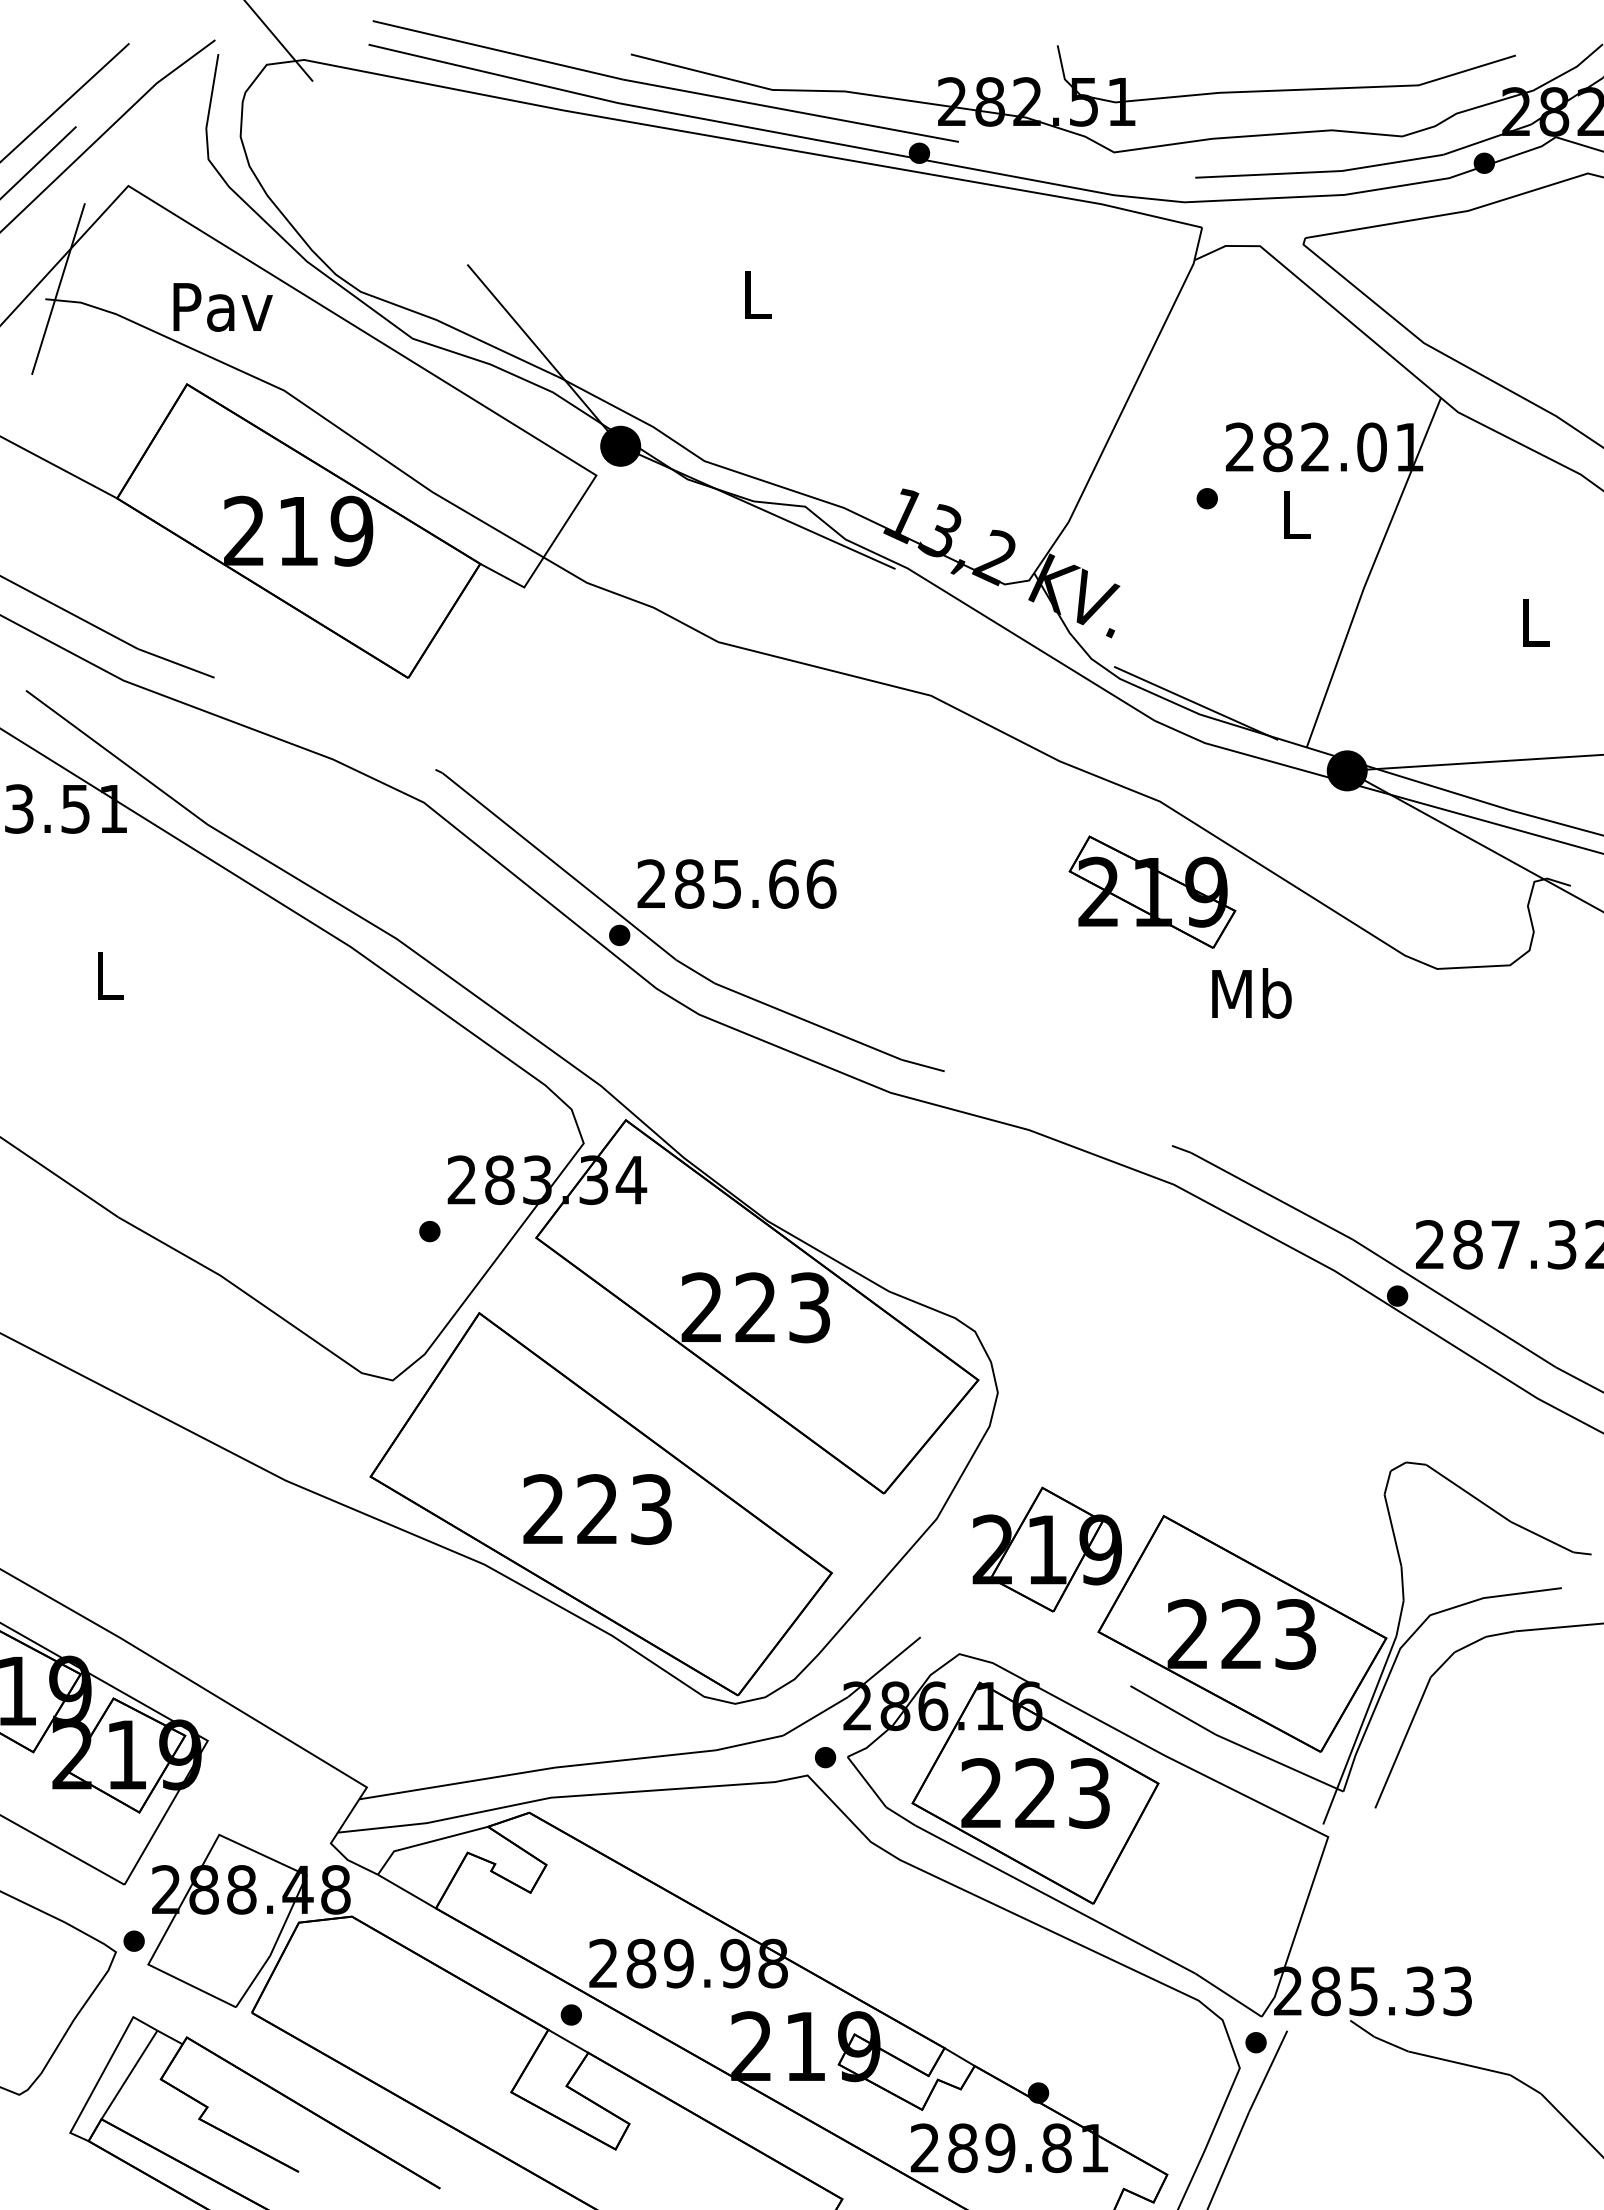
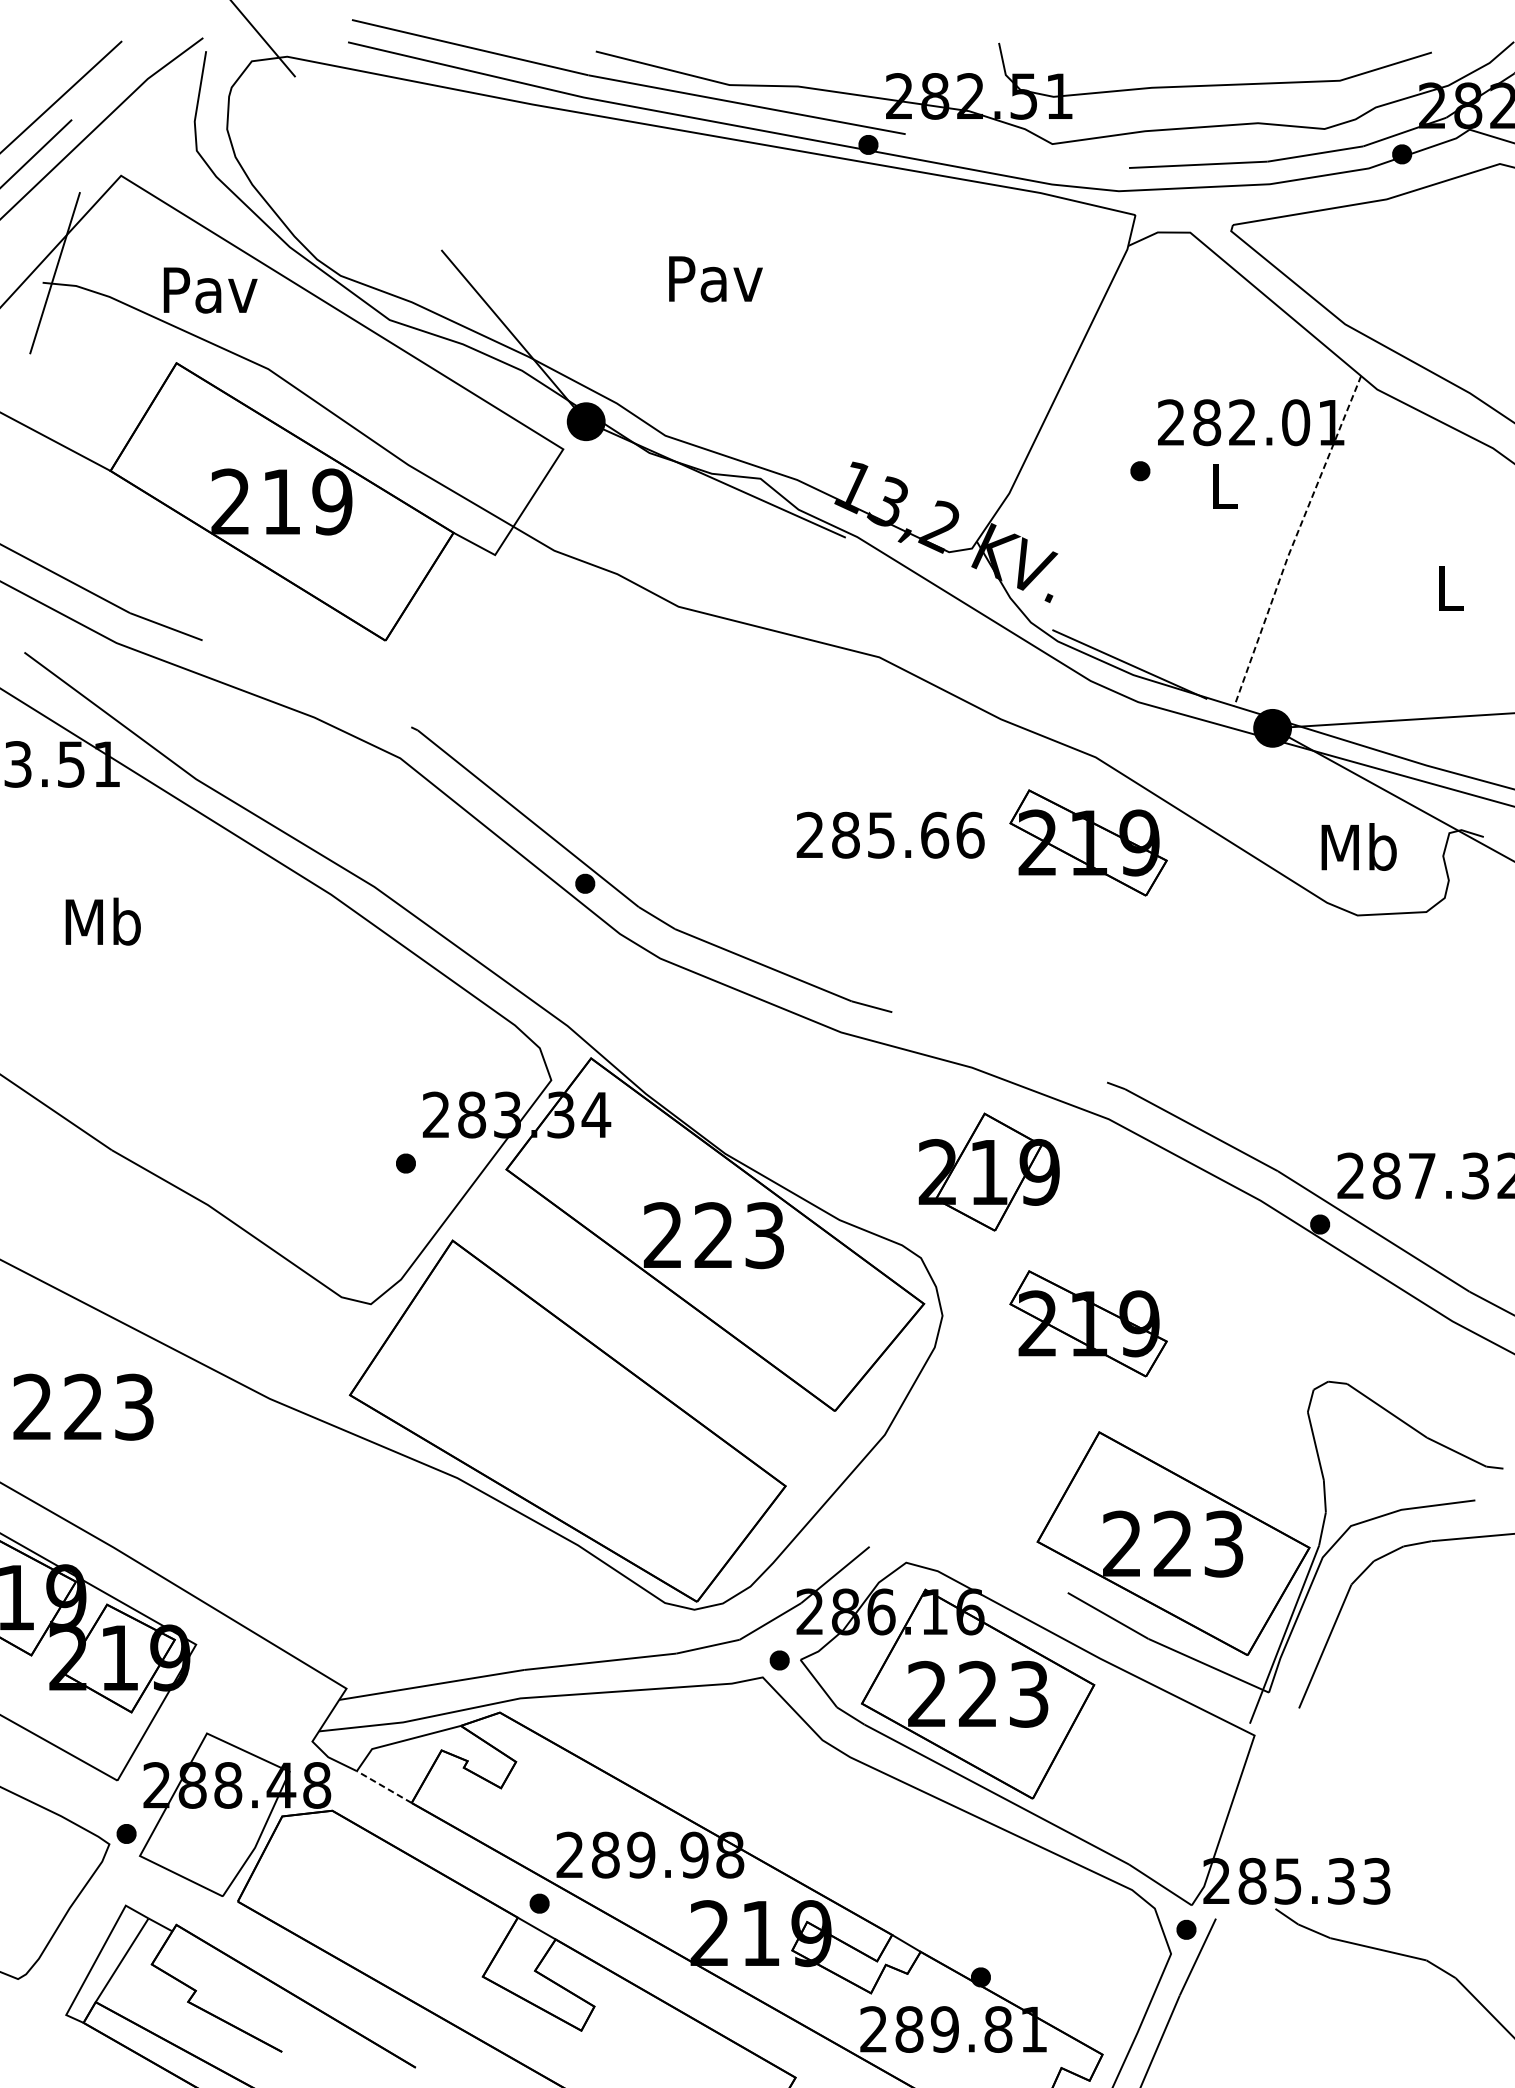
text: (757, 295) -> (715, 279), L -> Pav
line: (1370, 571) -> (1294, 540), solid -> dashed
text: (736, 883) -> (890, 834), moved
text: (109, 975) -> (103, 921), L -> Mb
text: (1251, 993) -> (1358, 847), moved
part: (1152, 1400) -> (1088, 1323), added
text: (597, 1509) -> (83, 1407), moved
part: (1046, 1549) -> (988, 1172), moved
line: (406, 1891) -> (383, 1787), solid -> dashed

